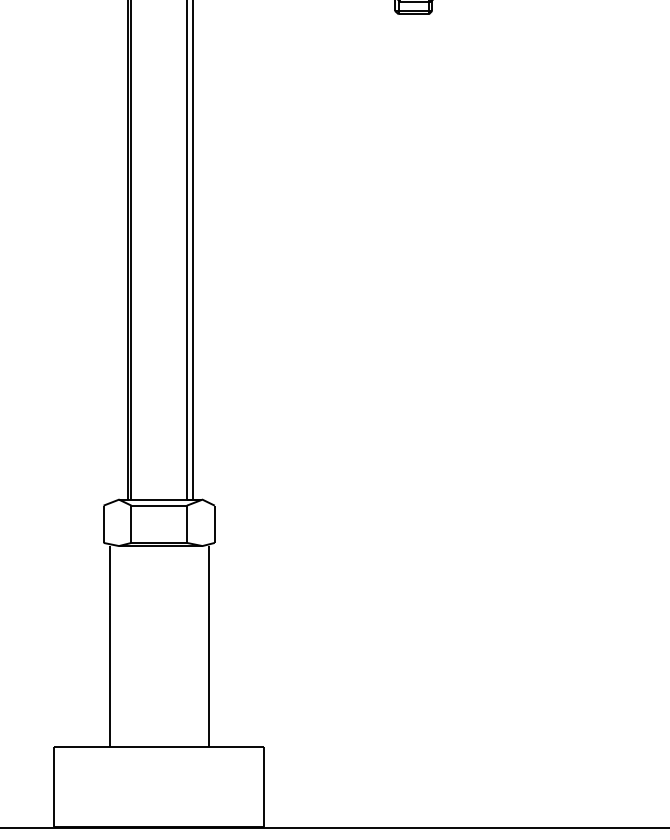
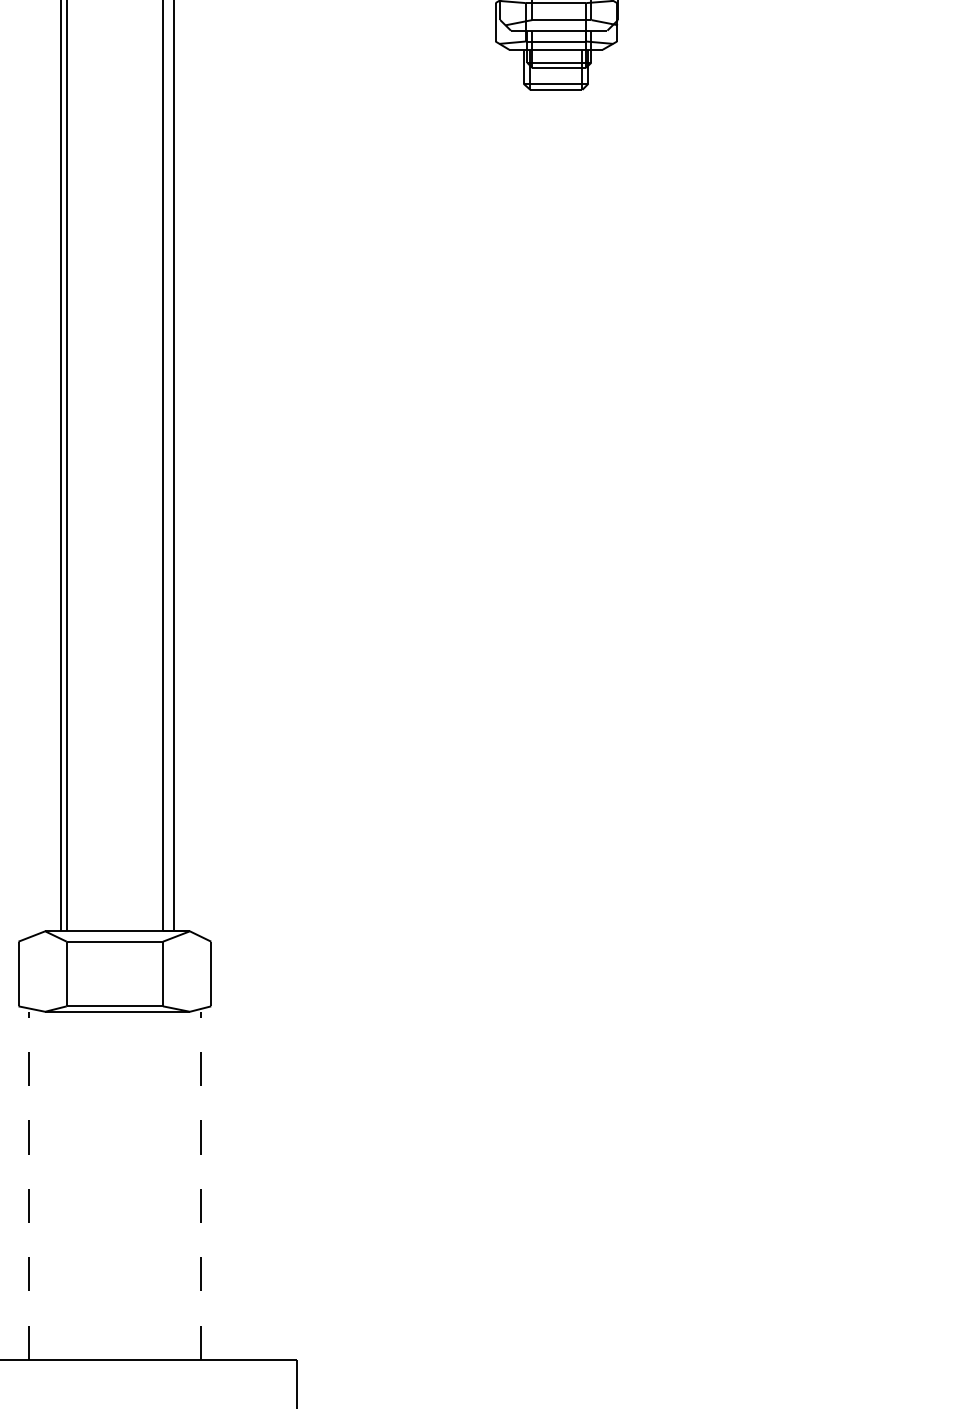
line: (109, 645) -> (28, 1184), solid -> dashed
line: (208, 645) -> (200, 1184), solid -> dashed

